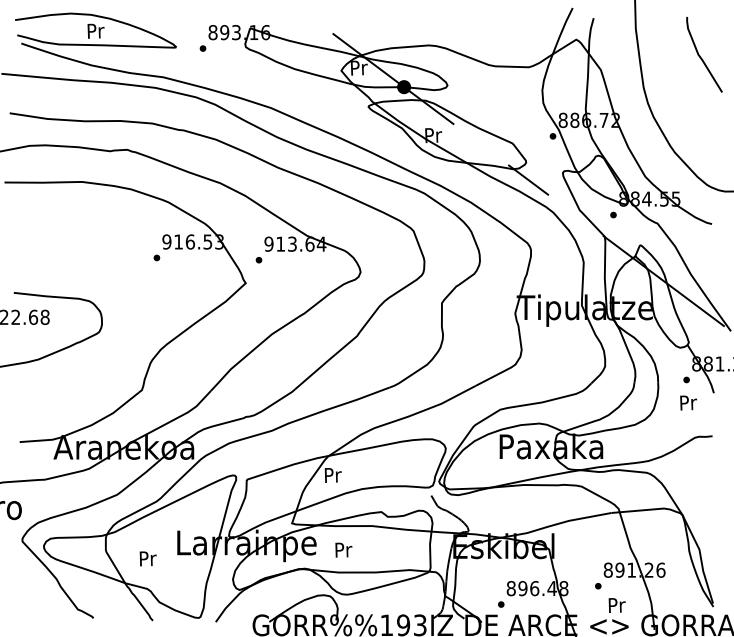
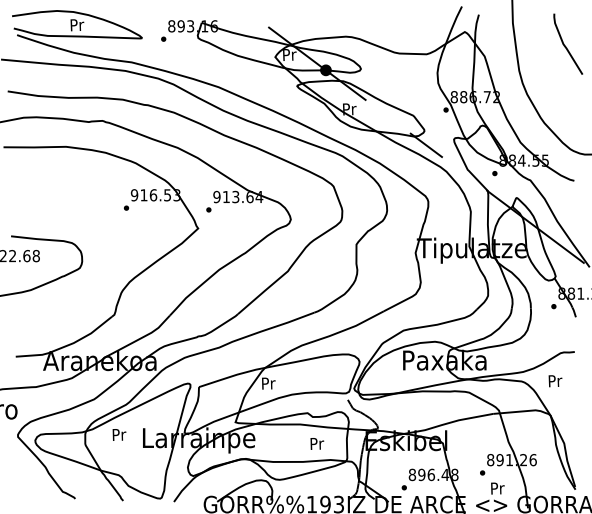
text: (688, 403) -> (555, 381), moved
text: (344, 549) -> (317, 443), moved
text: (148, 558) -> (119, 434), moved

